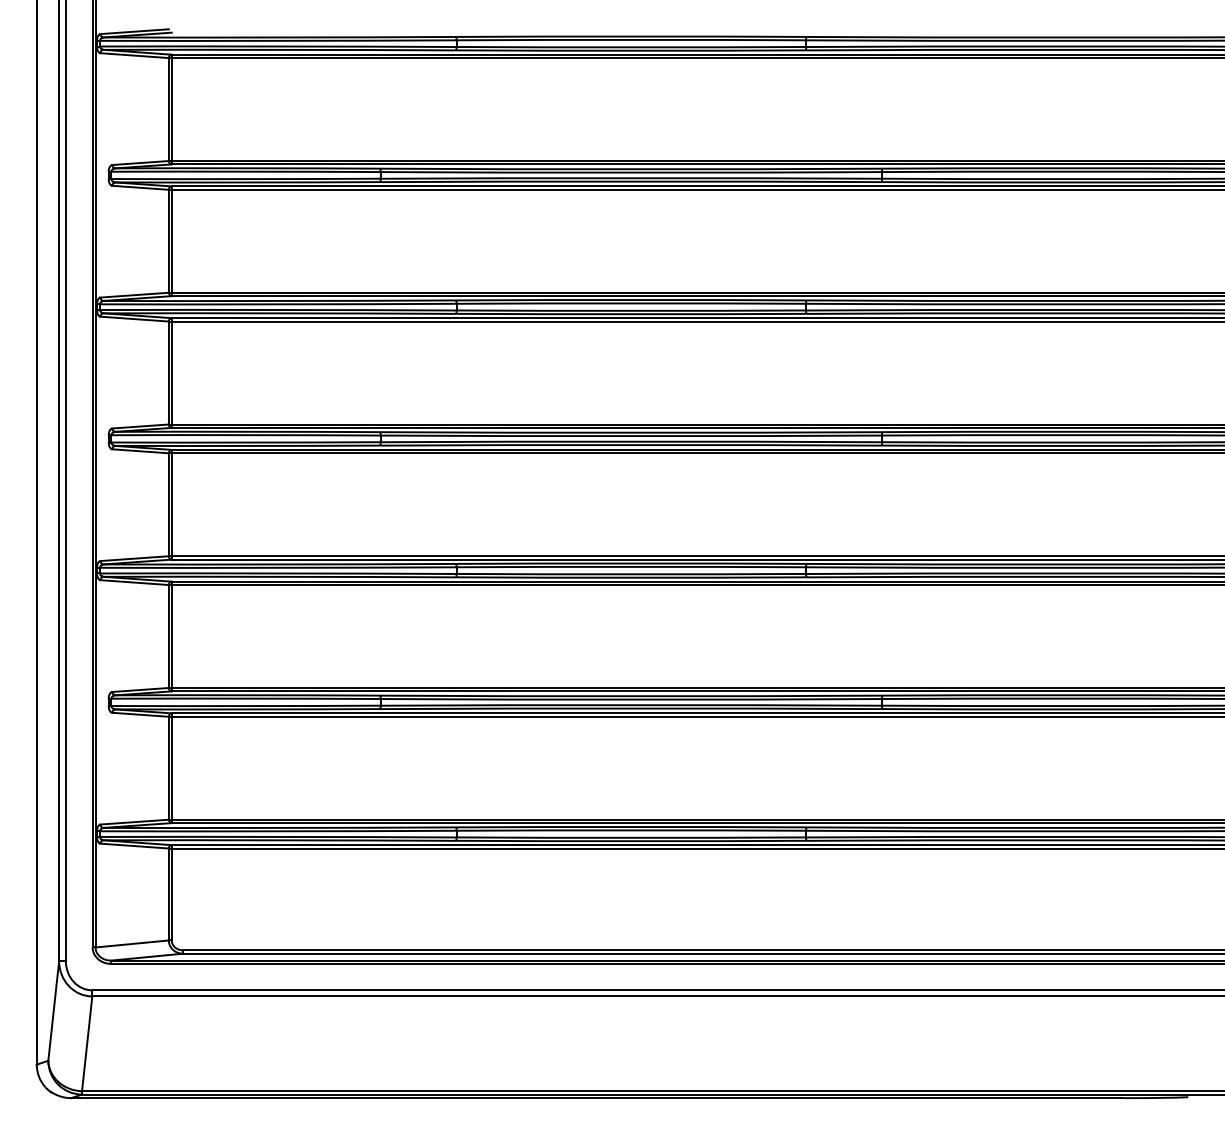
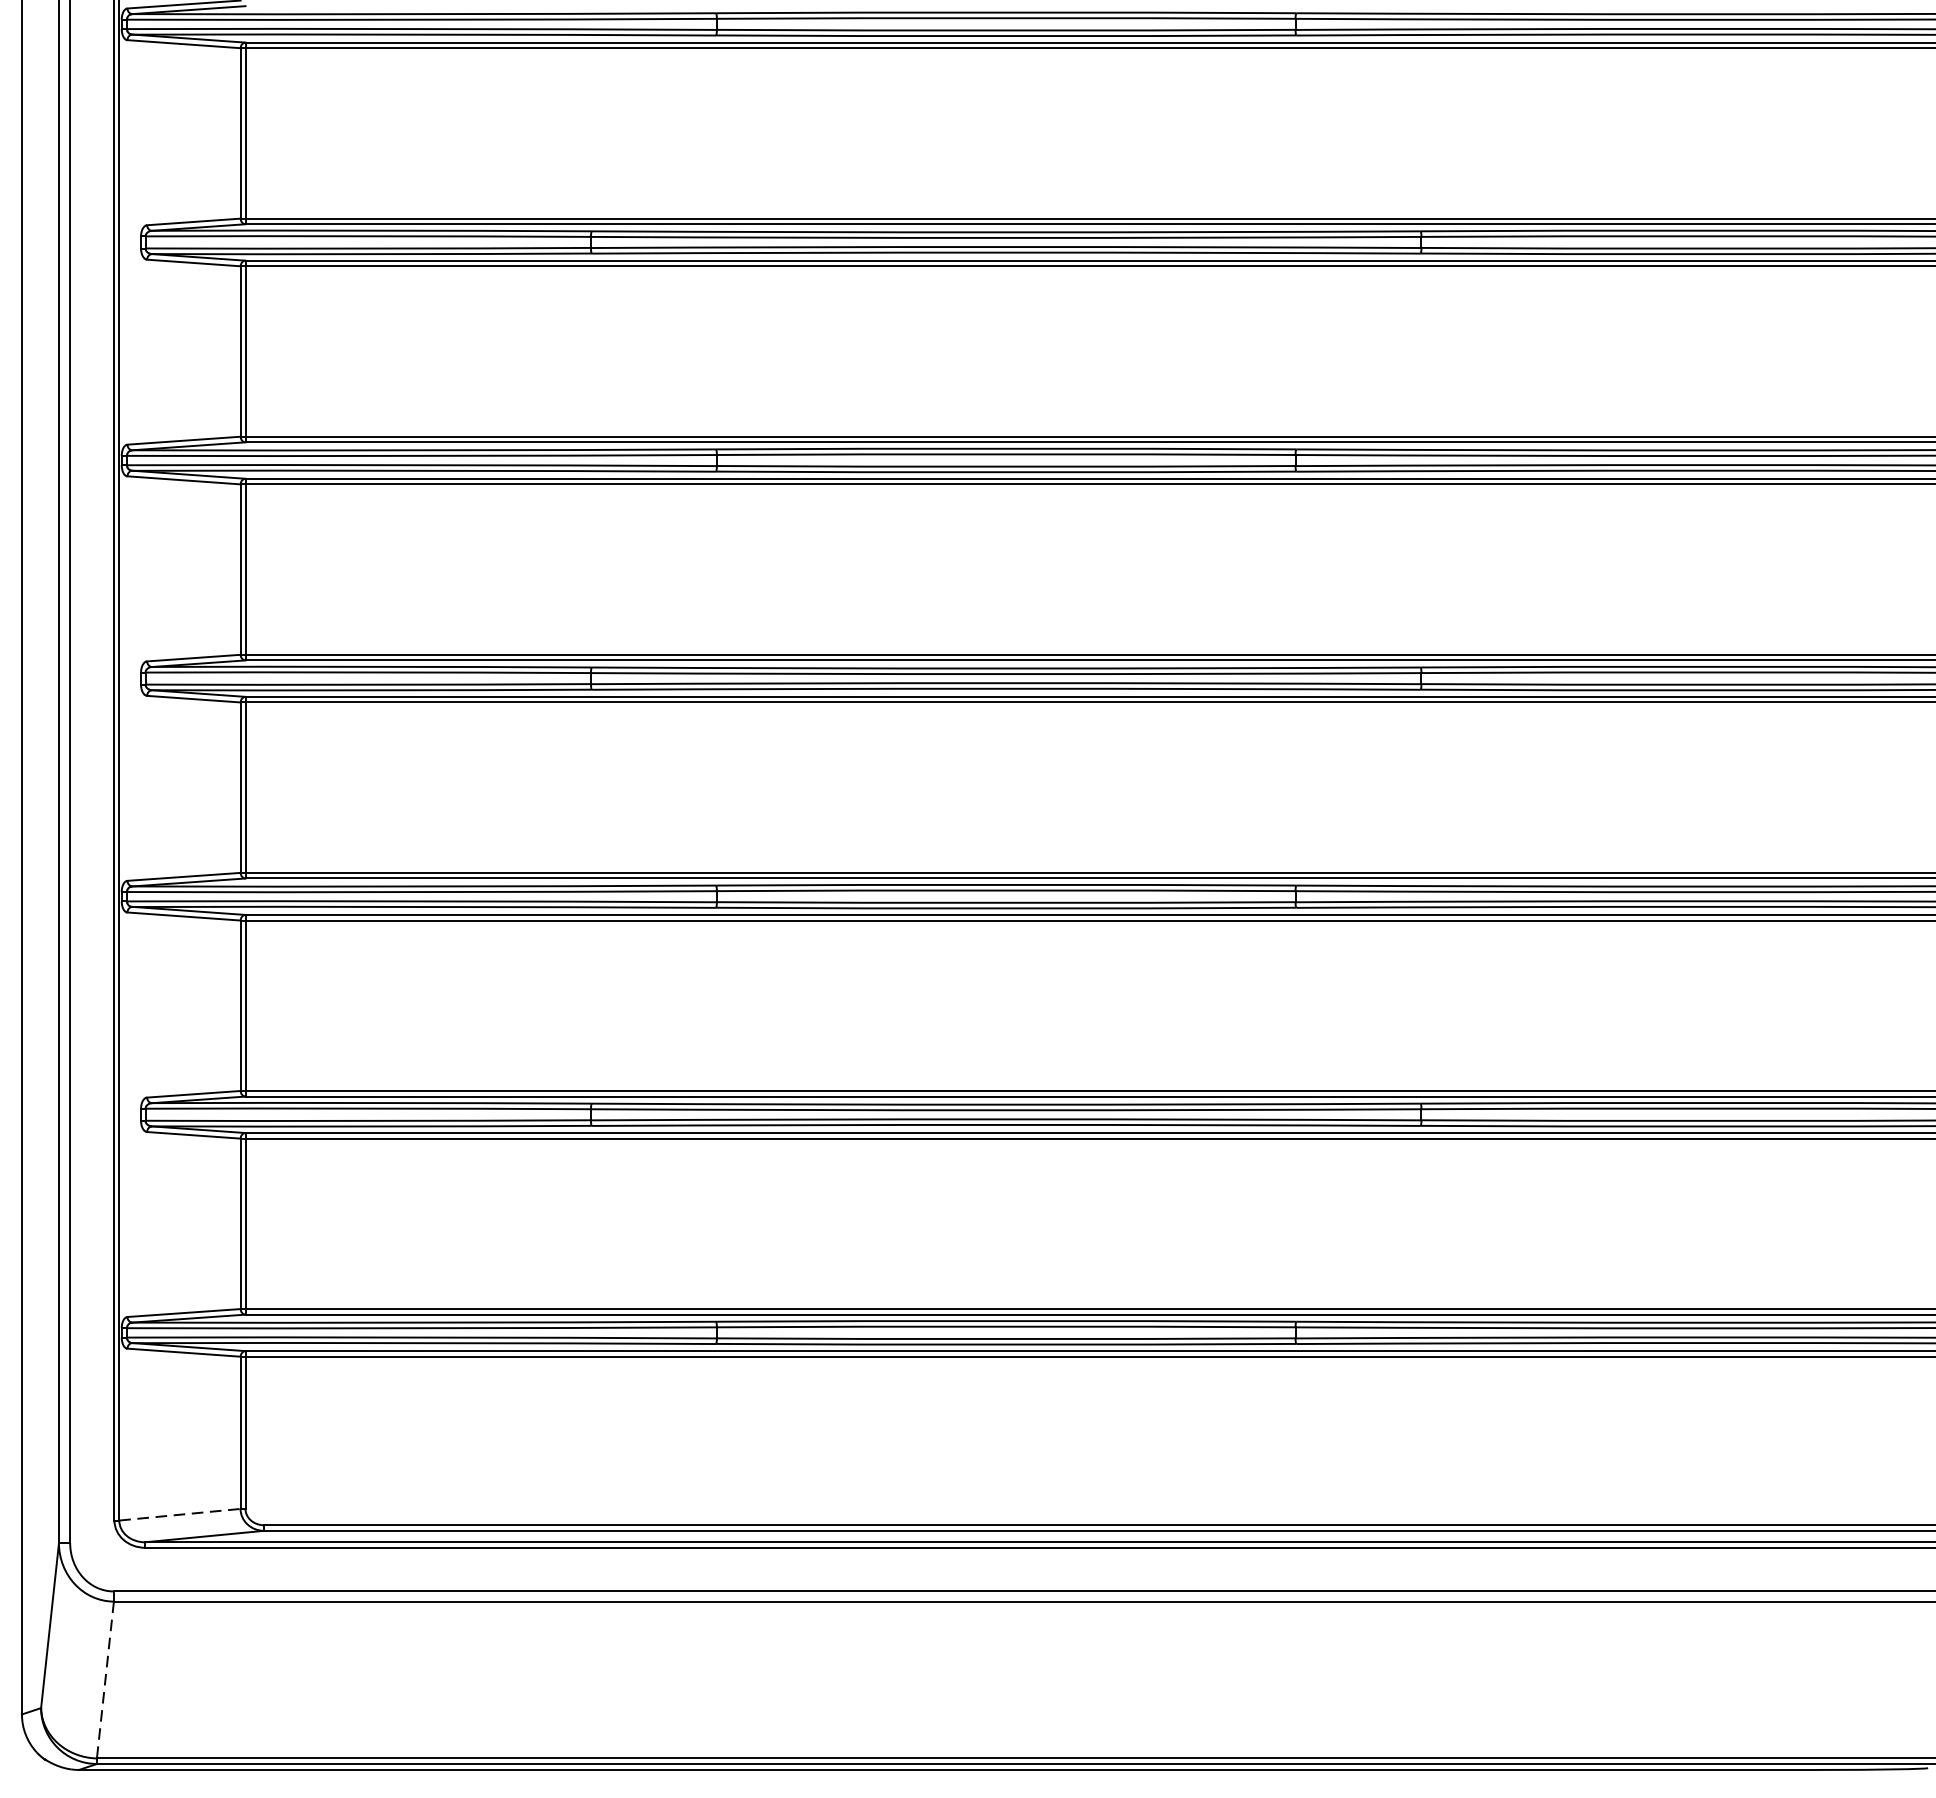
line: (132, 943) -> (180, 1513), solid -> dashed
line: (87, 1043) -> (105, 1679), solid -> dashed

